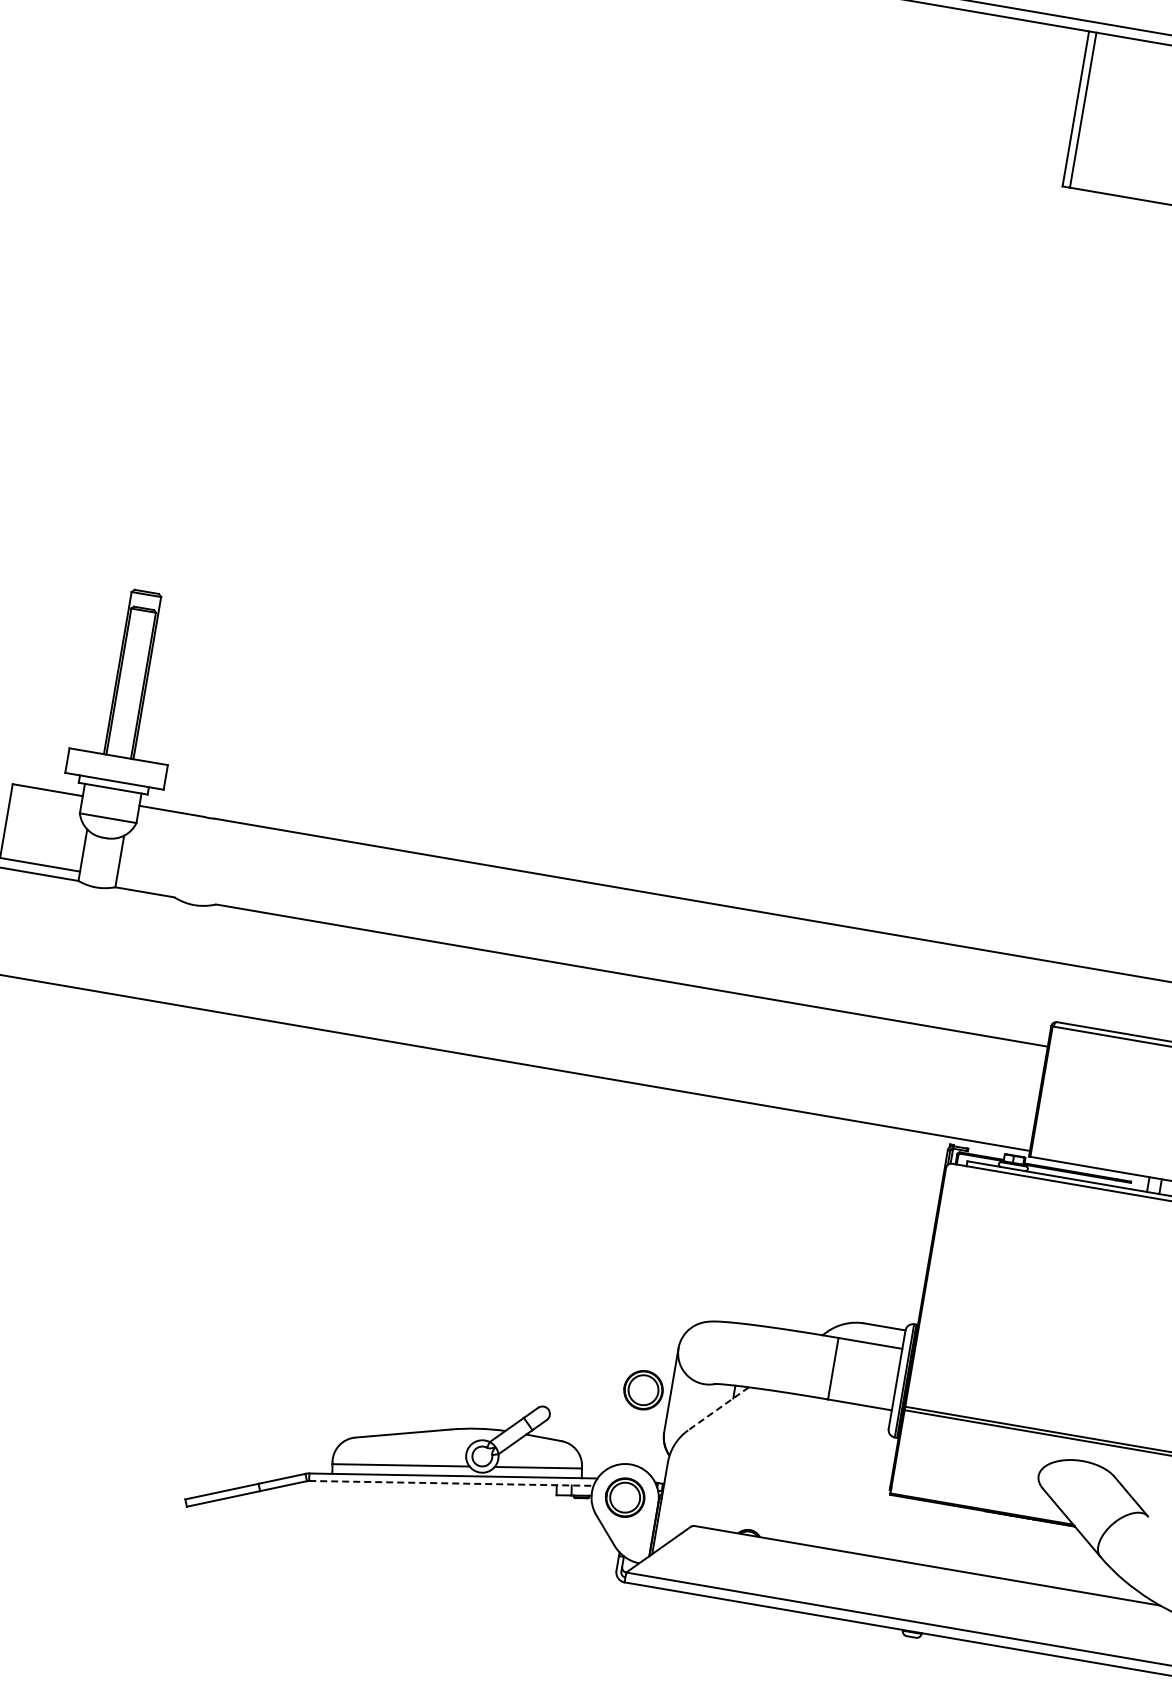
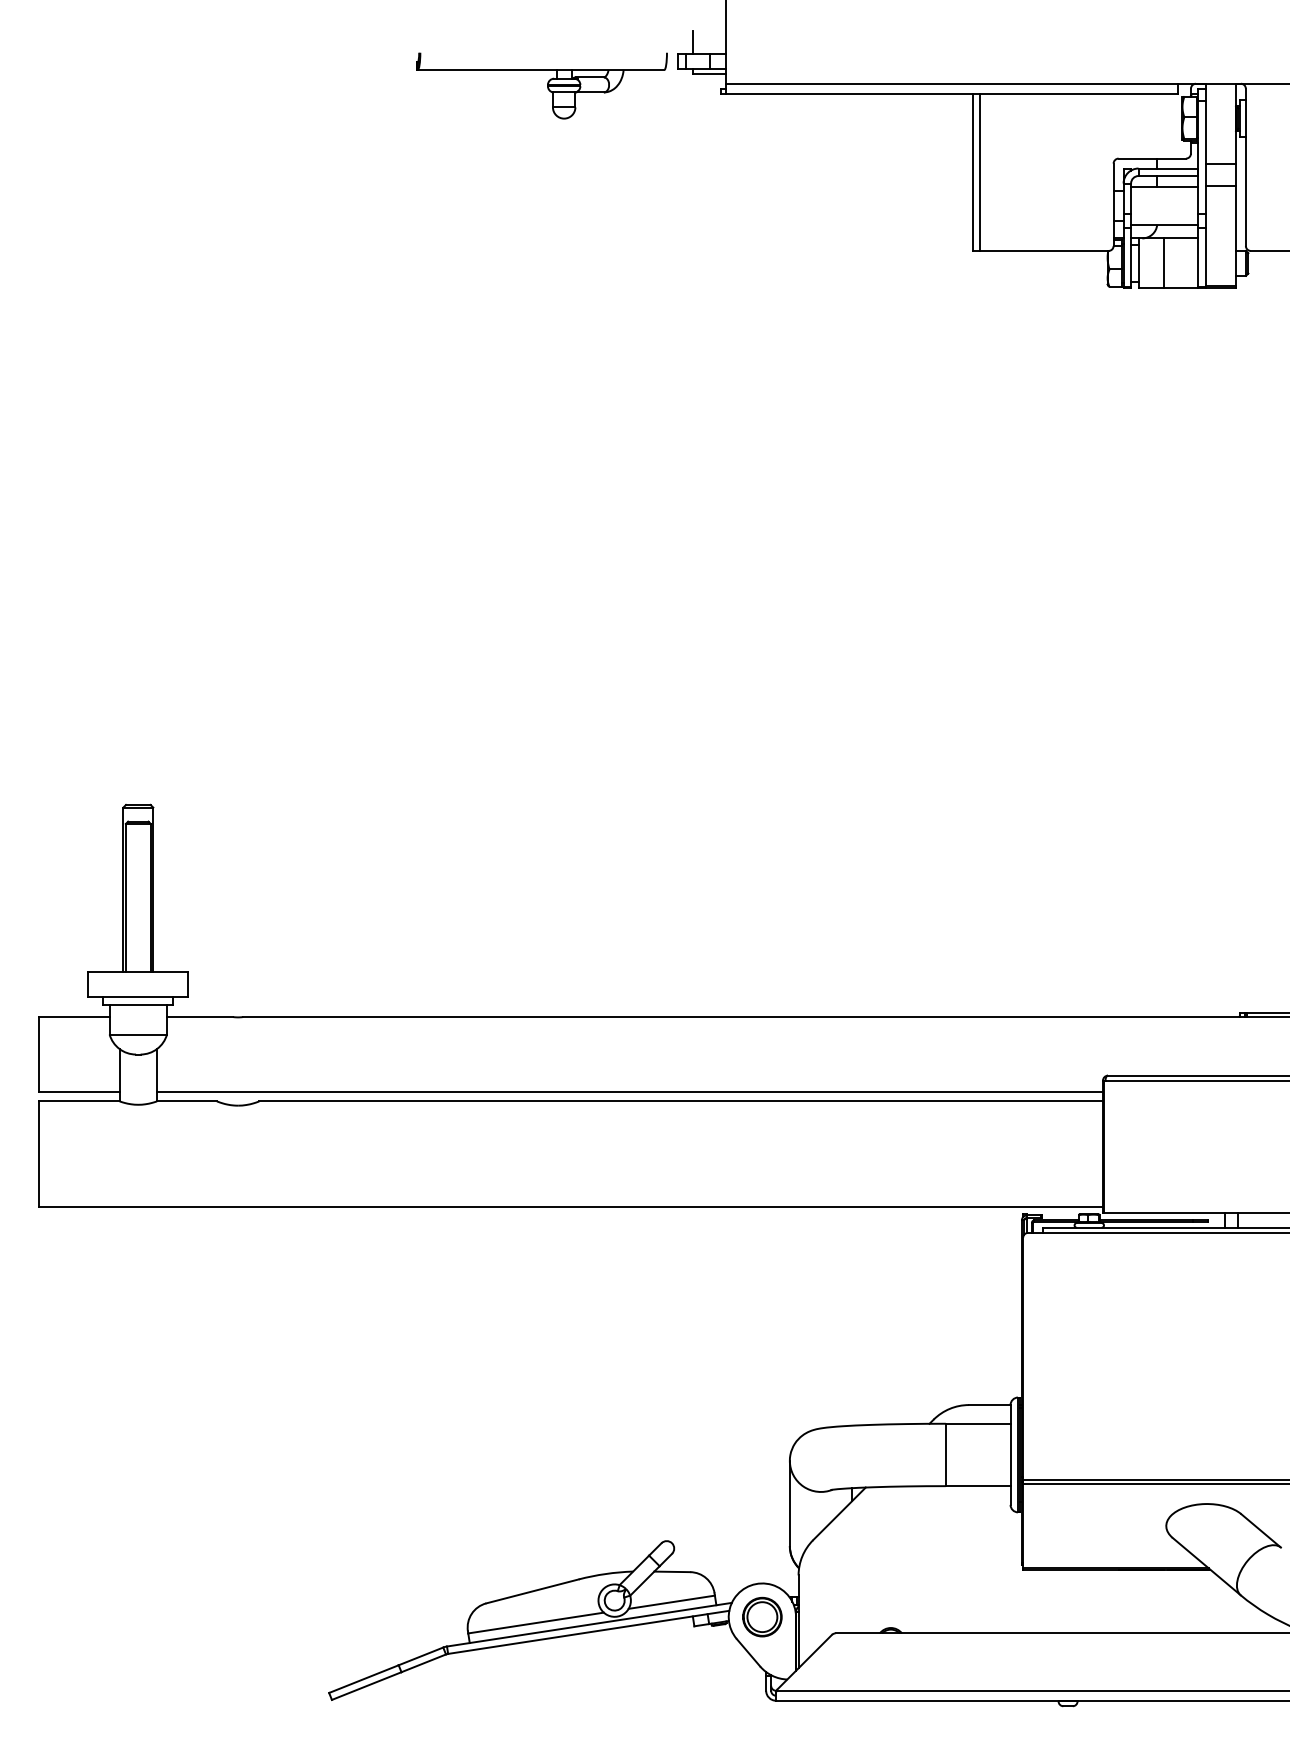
line: (583, 957) -> (630, 1091), added
part: (643, 1389) -> (762, 1507), removed
line: (718, 1409) -> (839, 1514), dashed -> solid
line: (452, 1483) -> (589, 1632), dashed -> solid

